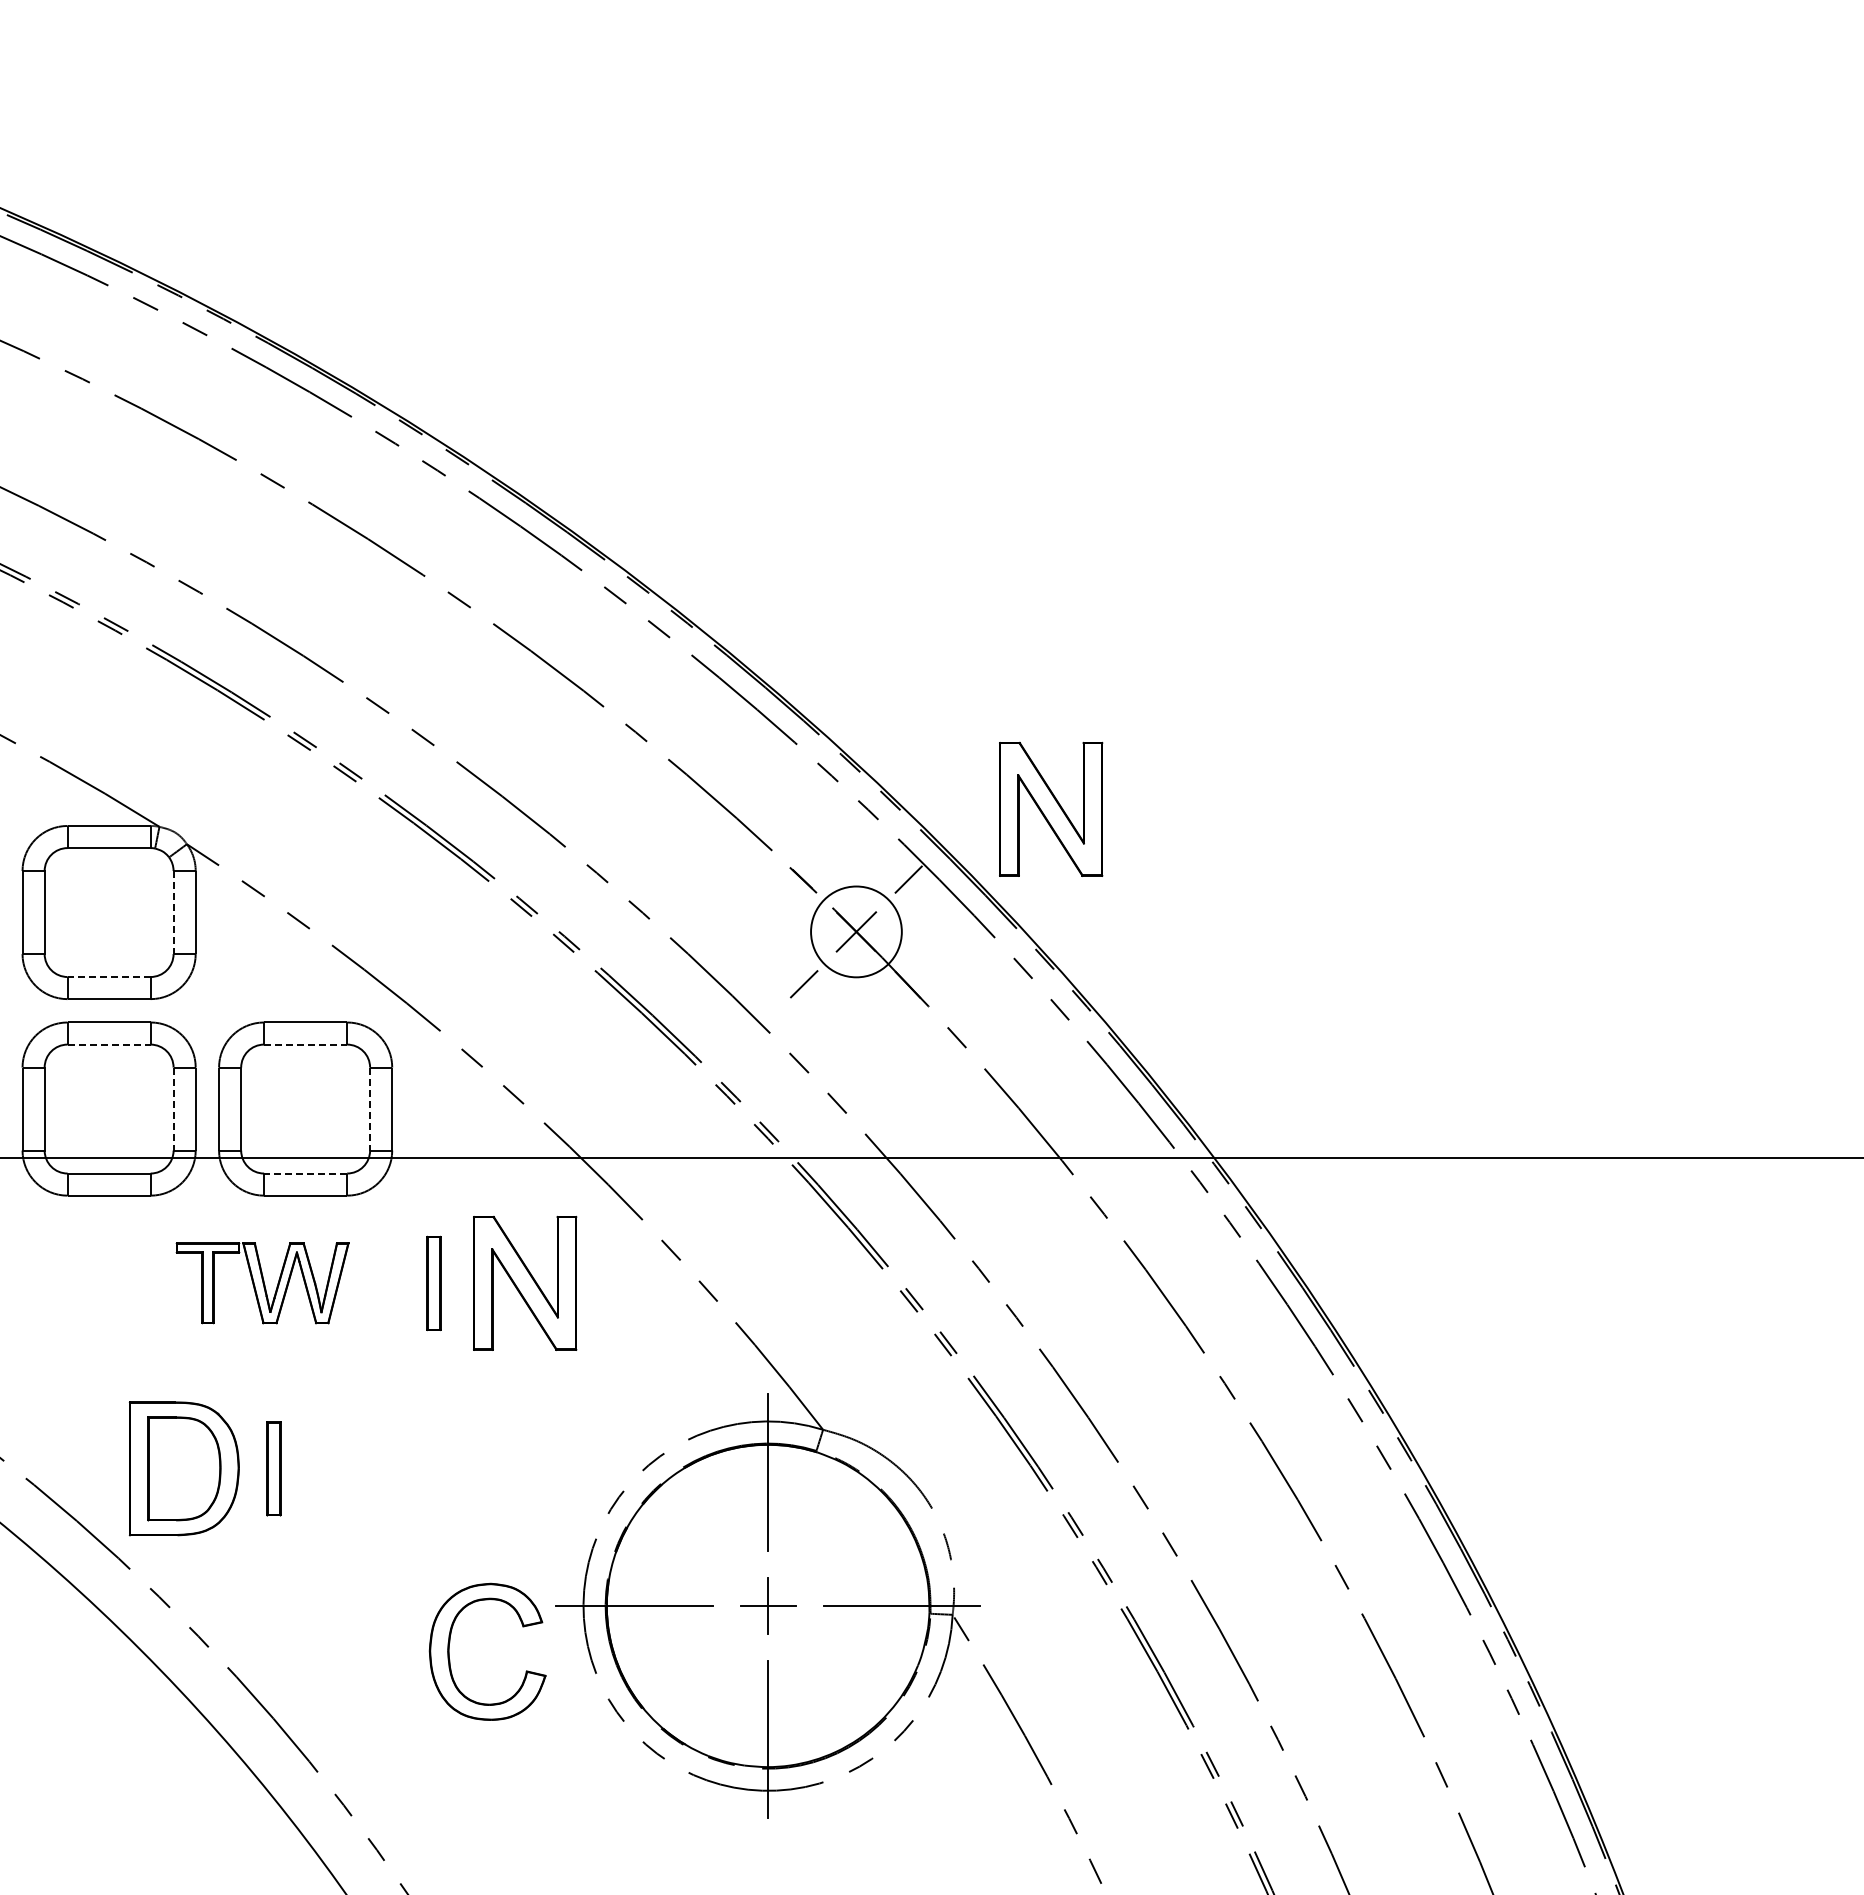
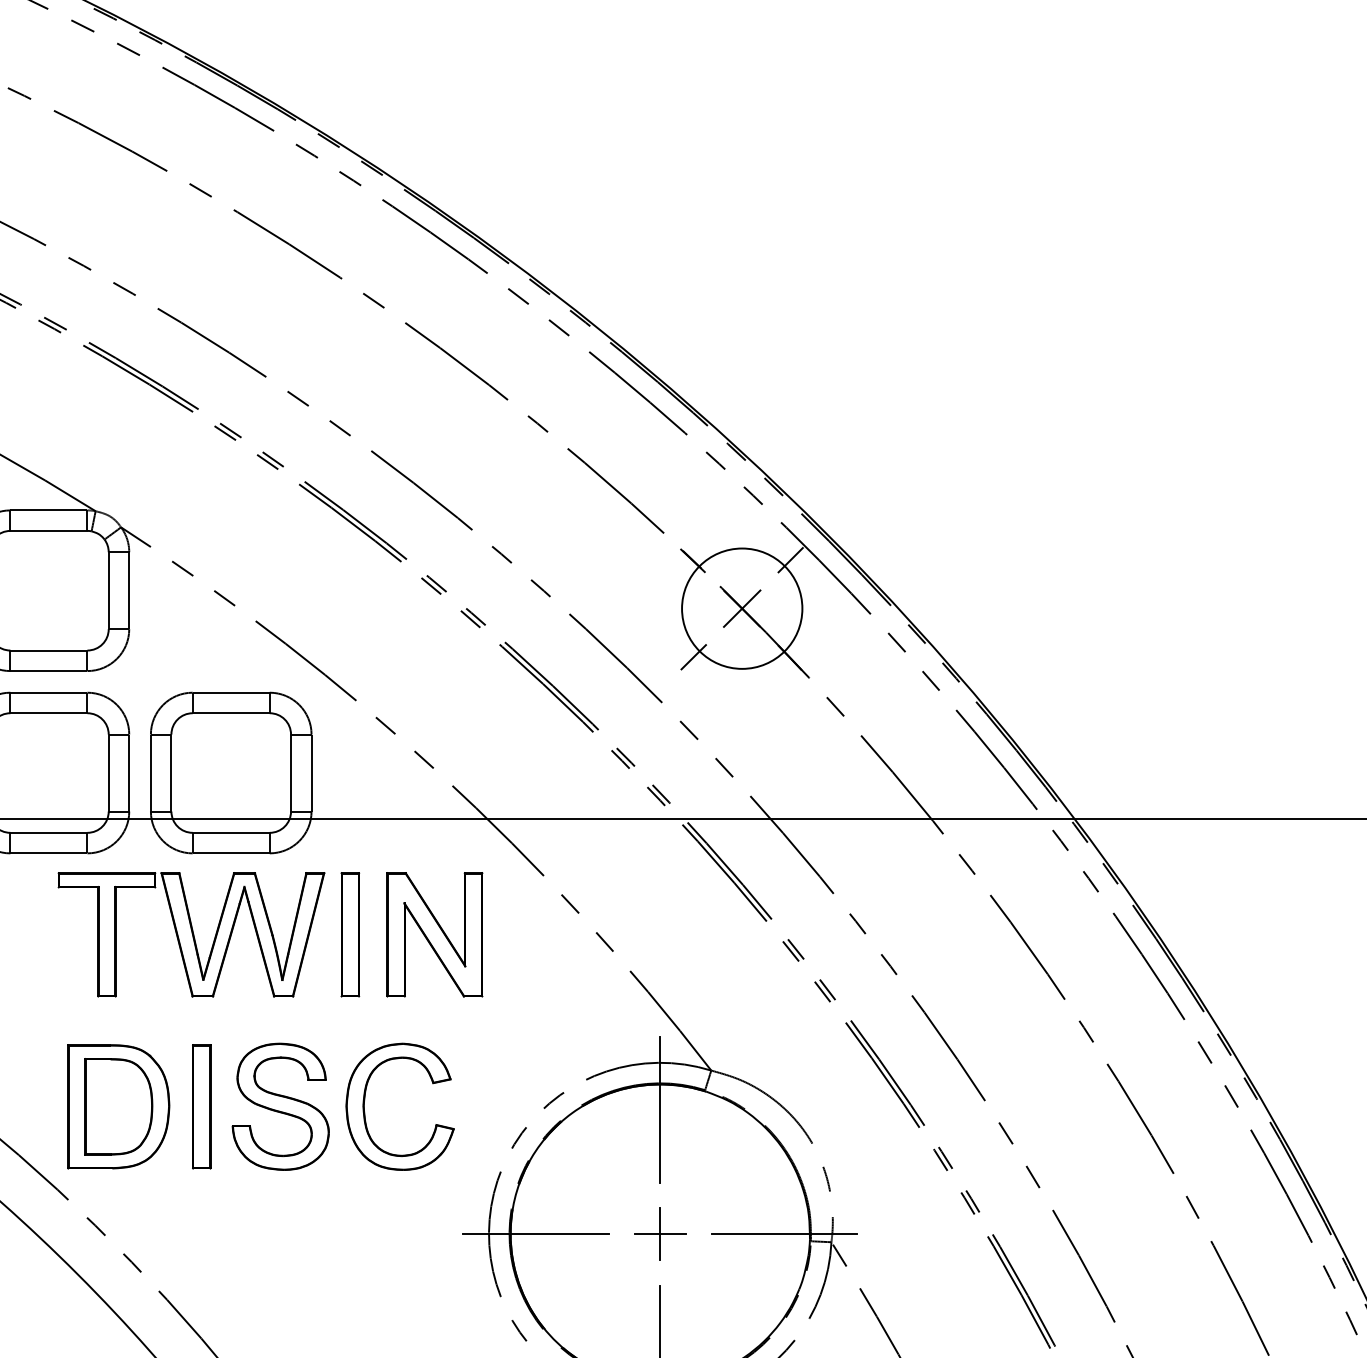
part: (1051, 808) -> (923, 494), removed
line: (173, 912) -> (108, 590), dashed -> solid
circle: (856, 931) -> (742, 608), size x1.43
line: (109, 977) -> (49, 650), dashed -> solid
line: (109, 1044) -> (49, 713), dashed -> solid
line: (305, 1044) -> (231, 713), dashed -> solid
line: (173, 1109) -> (108, 773), dashed -> solid
line: (370, 1109) -> (291, 773), dashed -> solid
line: (305, 1173) -> (231, 832), dashed -> solid
part: (262, 1282) -> (191, 933), size x1.67
part: (433, 1283) -> (349, 934), size x1.43
part: (273, 1468) -> (201, 1106), size x1.43
part: (358, 1468) -> (280, 1106), added
part: (449, 1651) -> (364, 1106), moved

